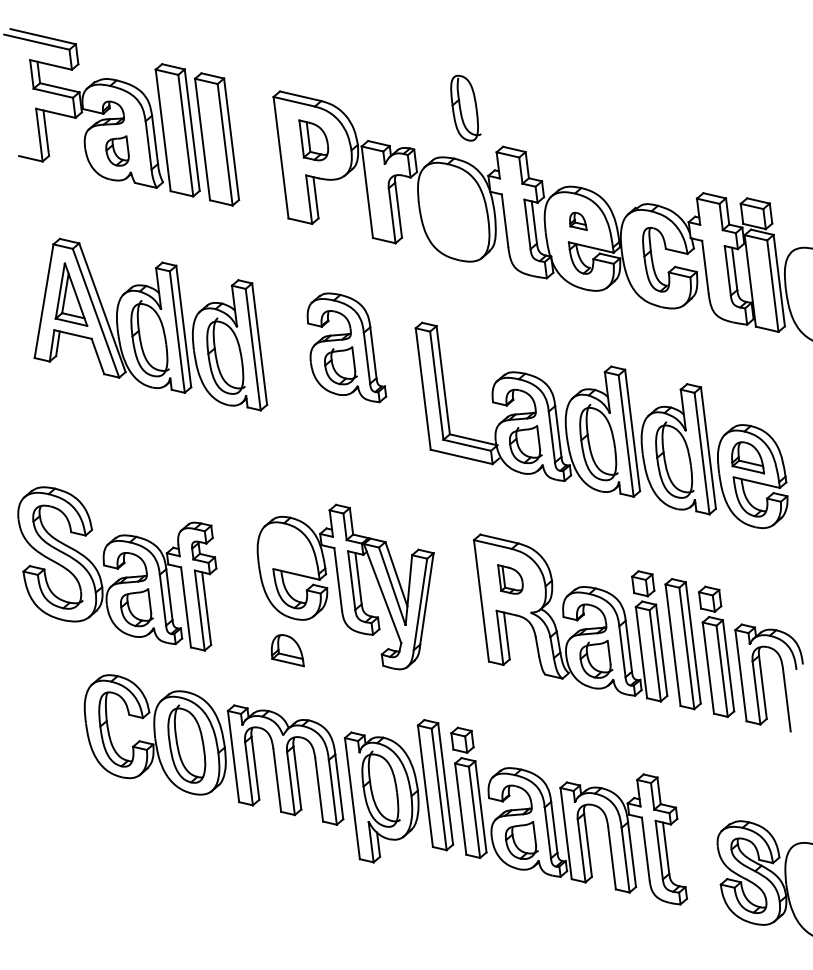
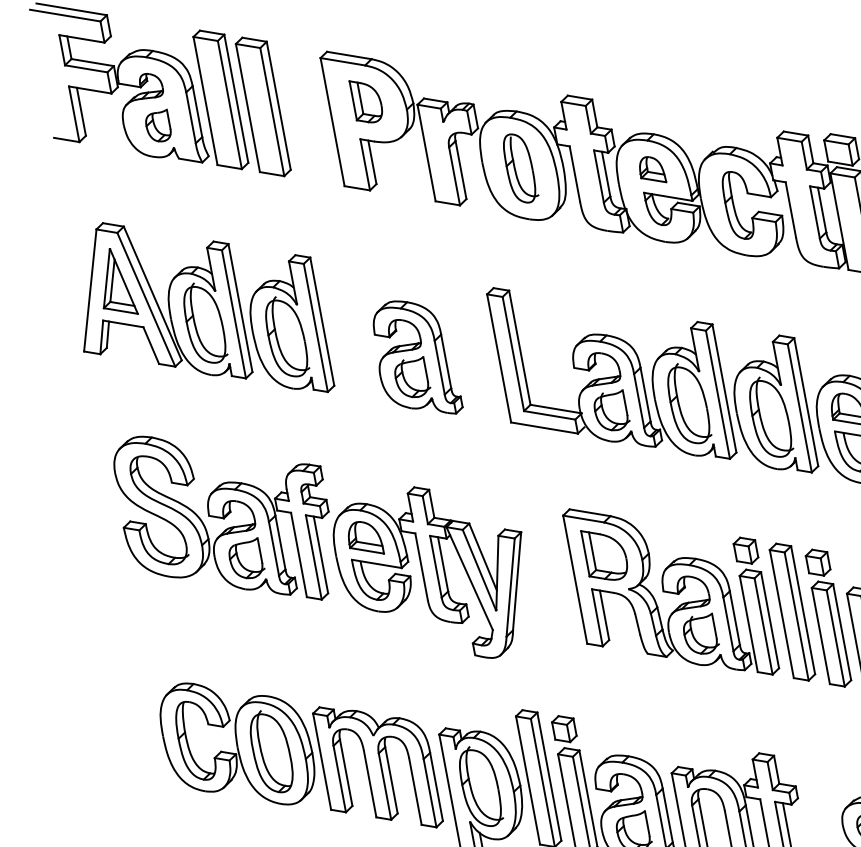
part: (465, 107) -> (520, 167), moved
part: (578, 221) -> (652, 170), size x1.43
part: (346, 347) -> (417, 357), moved
part: (117, 568) -> (223, 518), moved
part: (510, 579) -> (604, 555), size x1.67
part: (287, 650) -> (365, 538), moved

